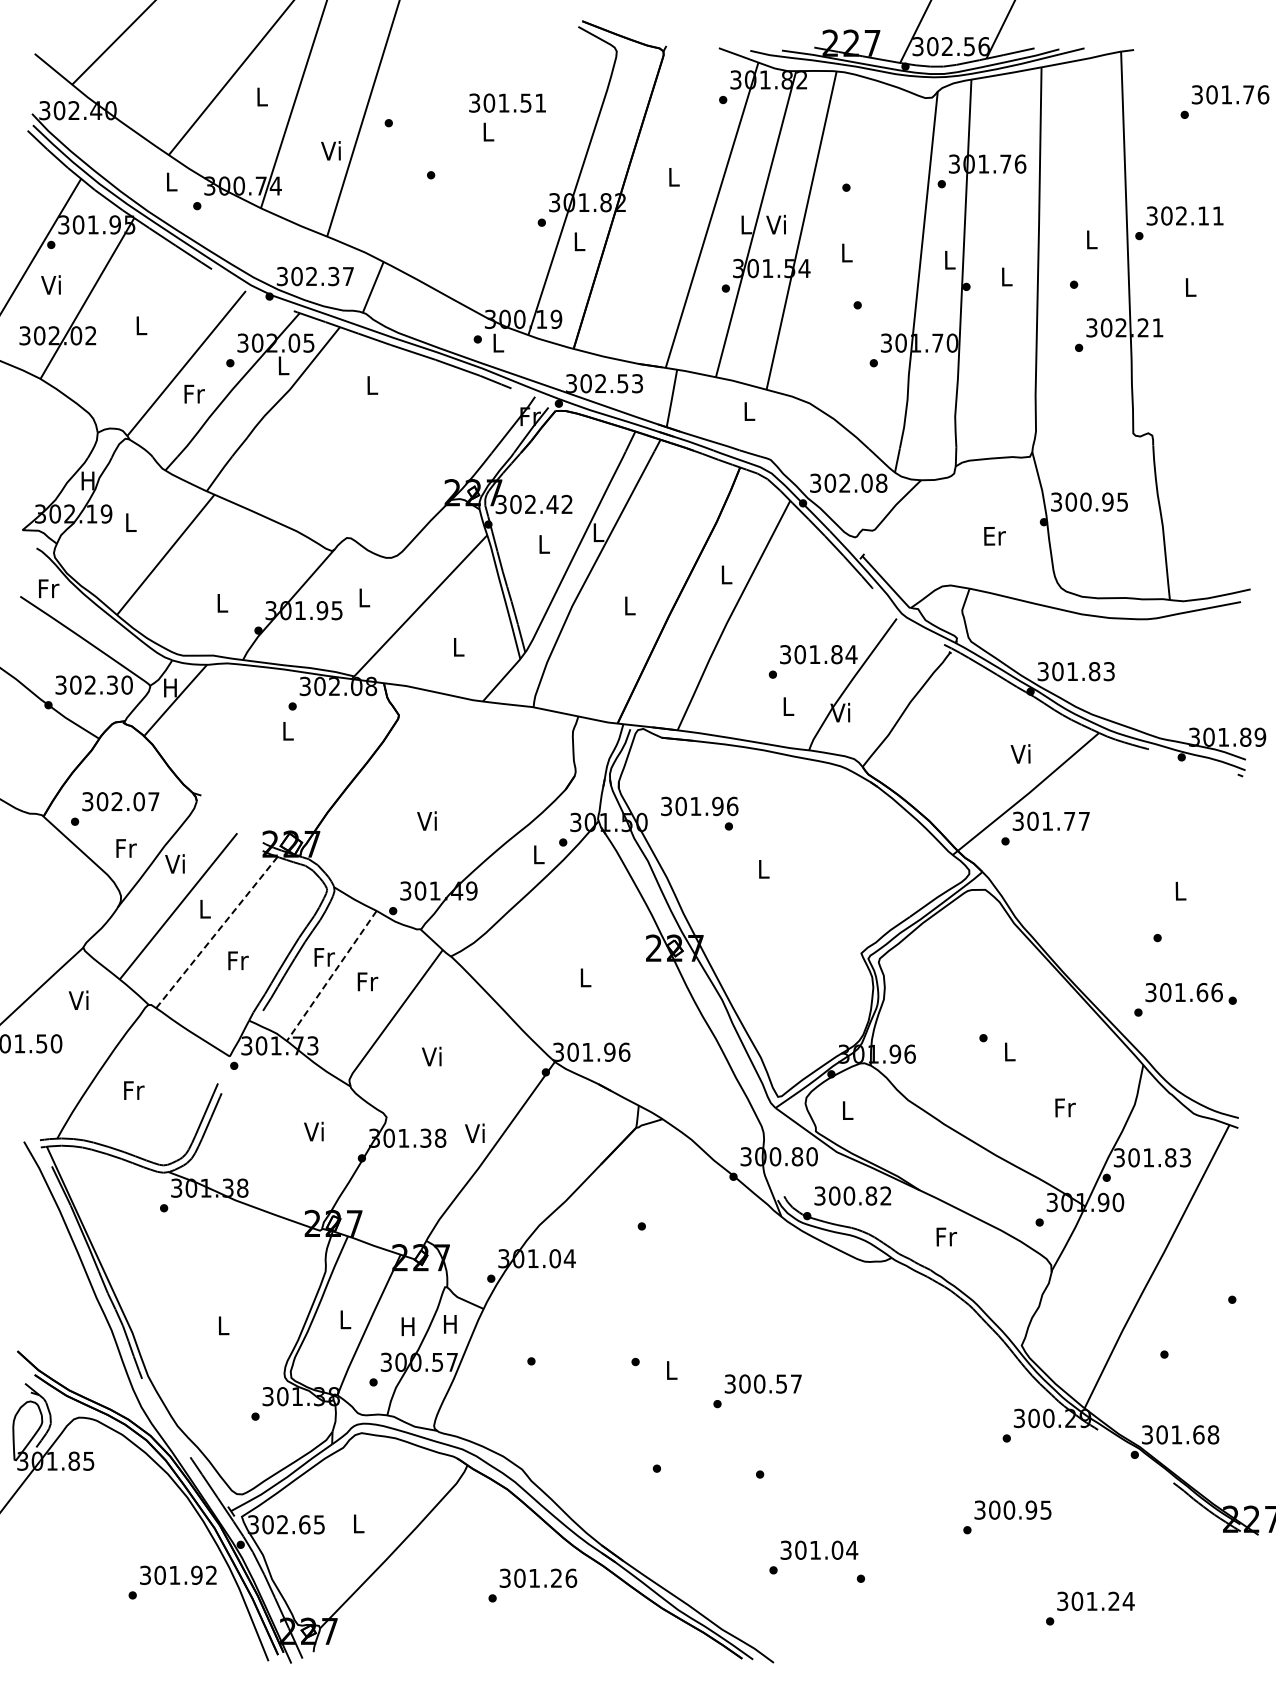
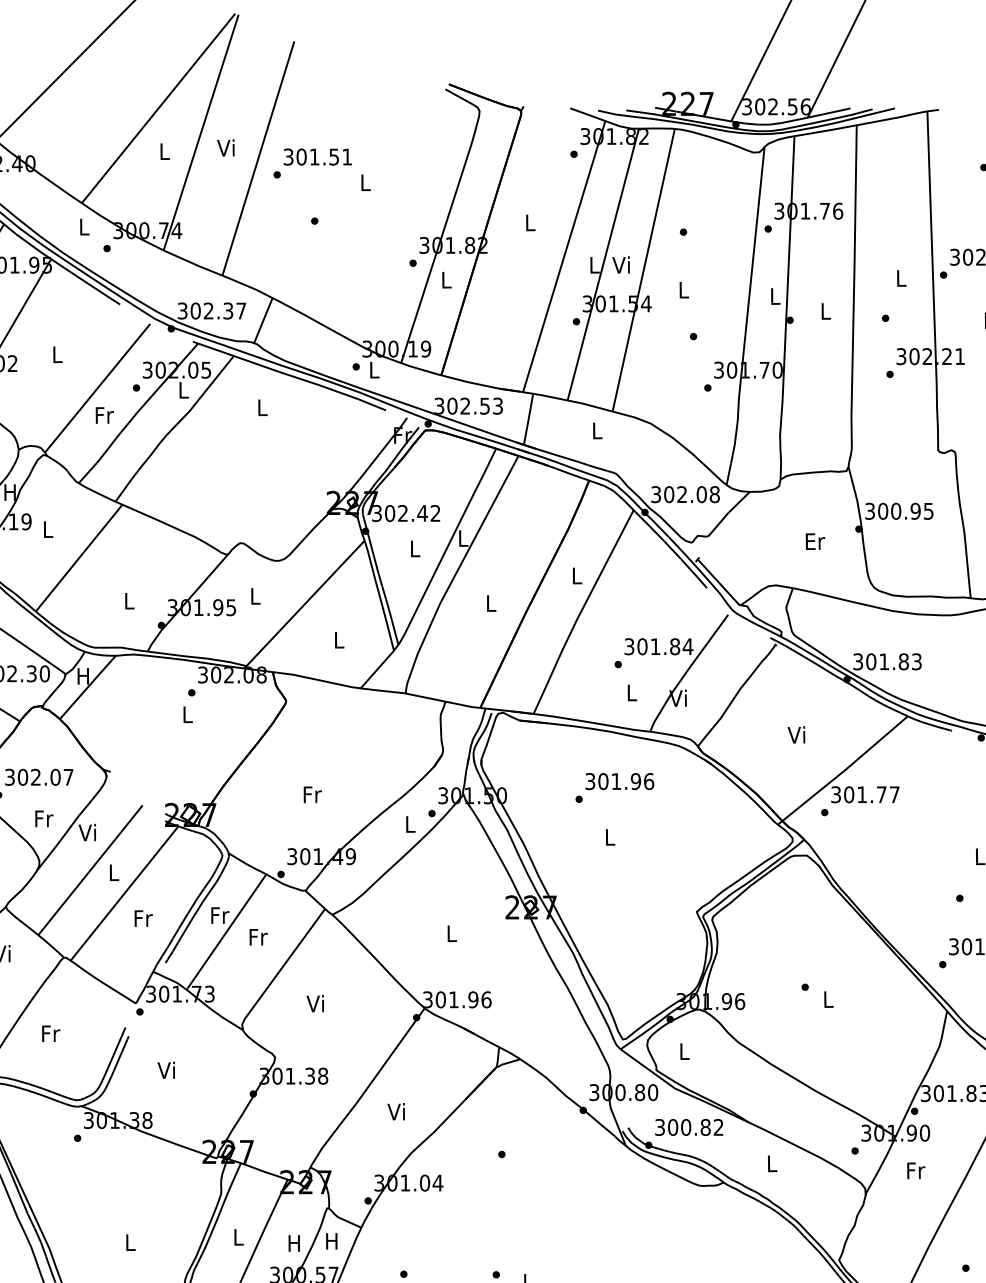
text: (507, 102) -> (317, 156), moved
text: (330, 150) -> (225, 147), moved
text: (1020, 753) -> (796, 734), moved
text: (699, 806) -> (619, 781), moved
text: (428, 820) -> (312, 794), Vi -> Fr
line: (216, 932) -> (124, 893), dashed -> solid
line: (331, 976) -> (226, 932), dashed -> solid
text: (1065, 1107) -> (916, 1170), moved
text: (313, 1131) -> (165, 1070), moved
text: (474, 1132) -> (395, 1111), moved
text: (946, 1236) -> (772, 1163), Fr -> L

